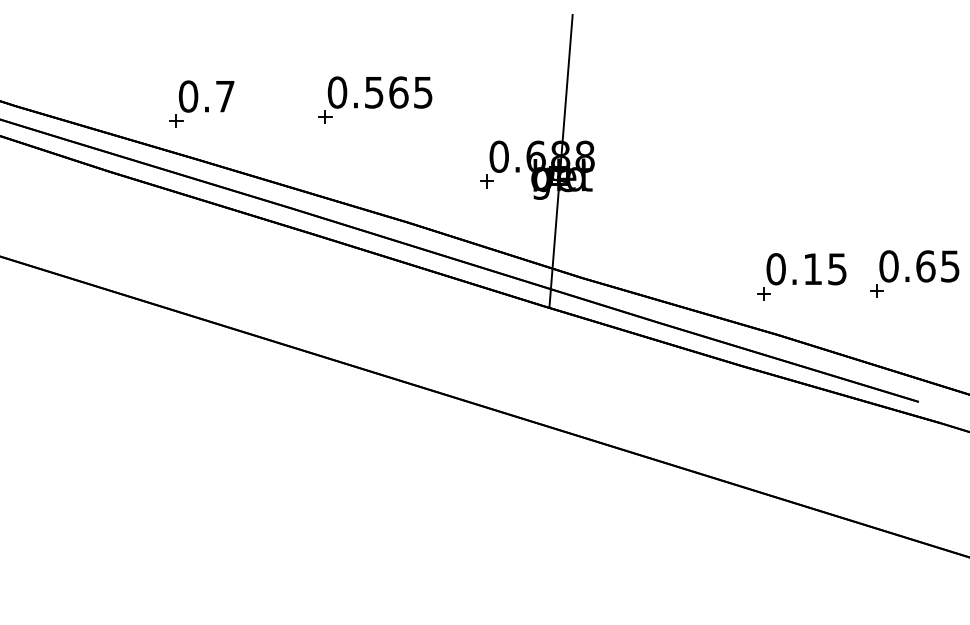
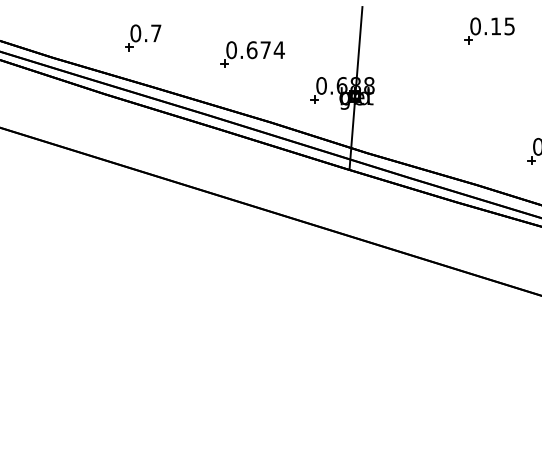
text: (398, 93) -> (265, 50), 0.565 -> 0.674
part: (202, 103) -> (143, 37), moved
part: (801, 276) -> (489, 30), moved

